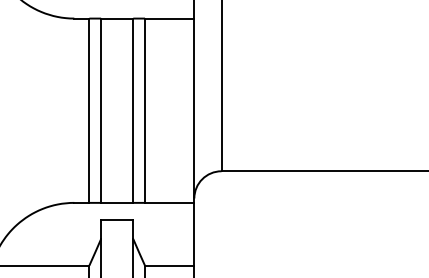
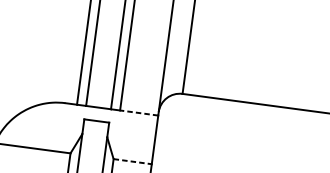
line: (169, 202) -> (139, 112), solid -> dashed
line: (169, 265) -> (132, 161), solid -> dashed

